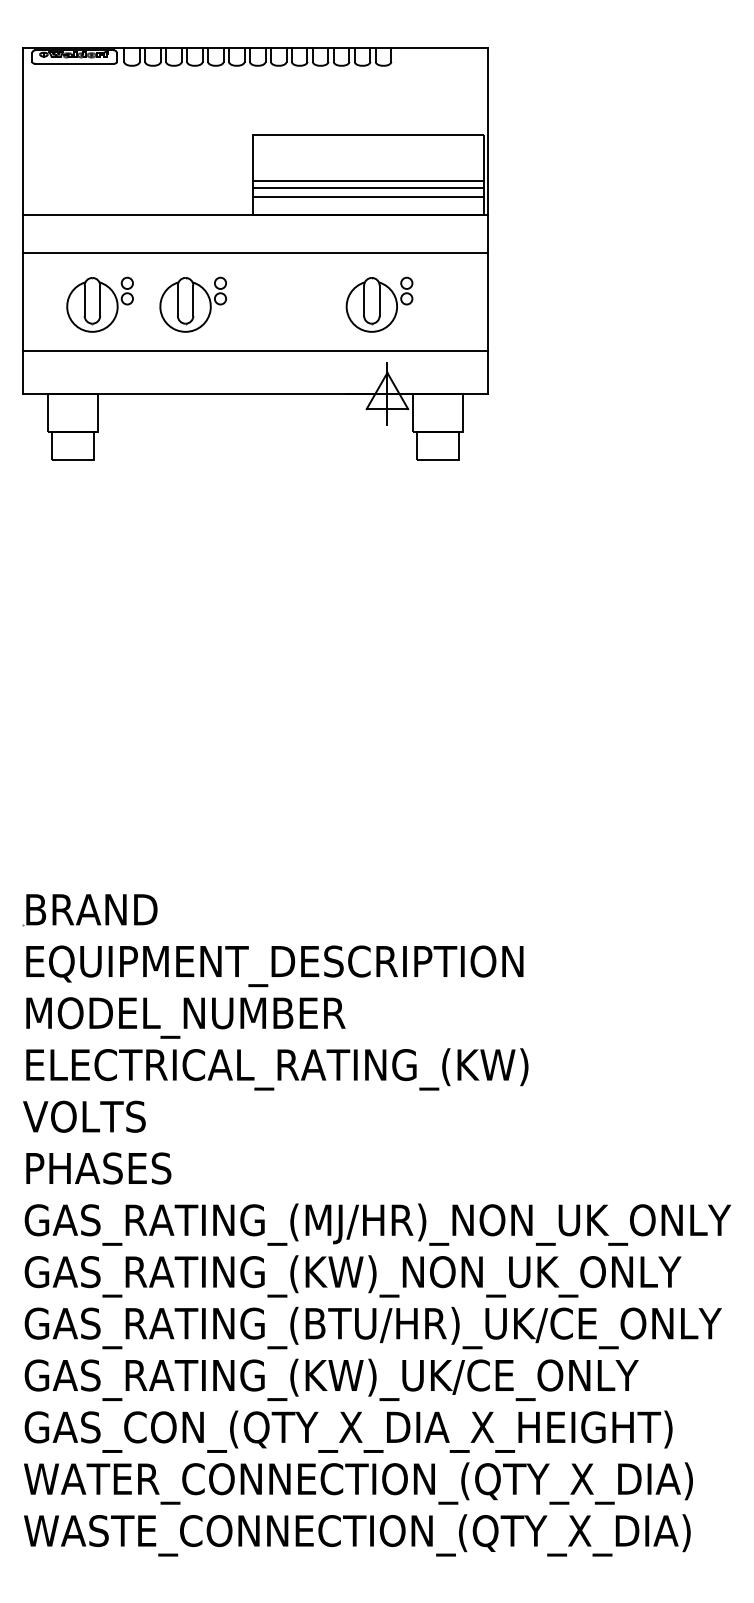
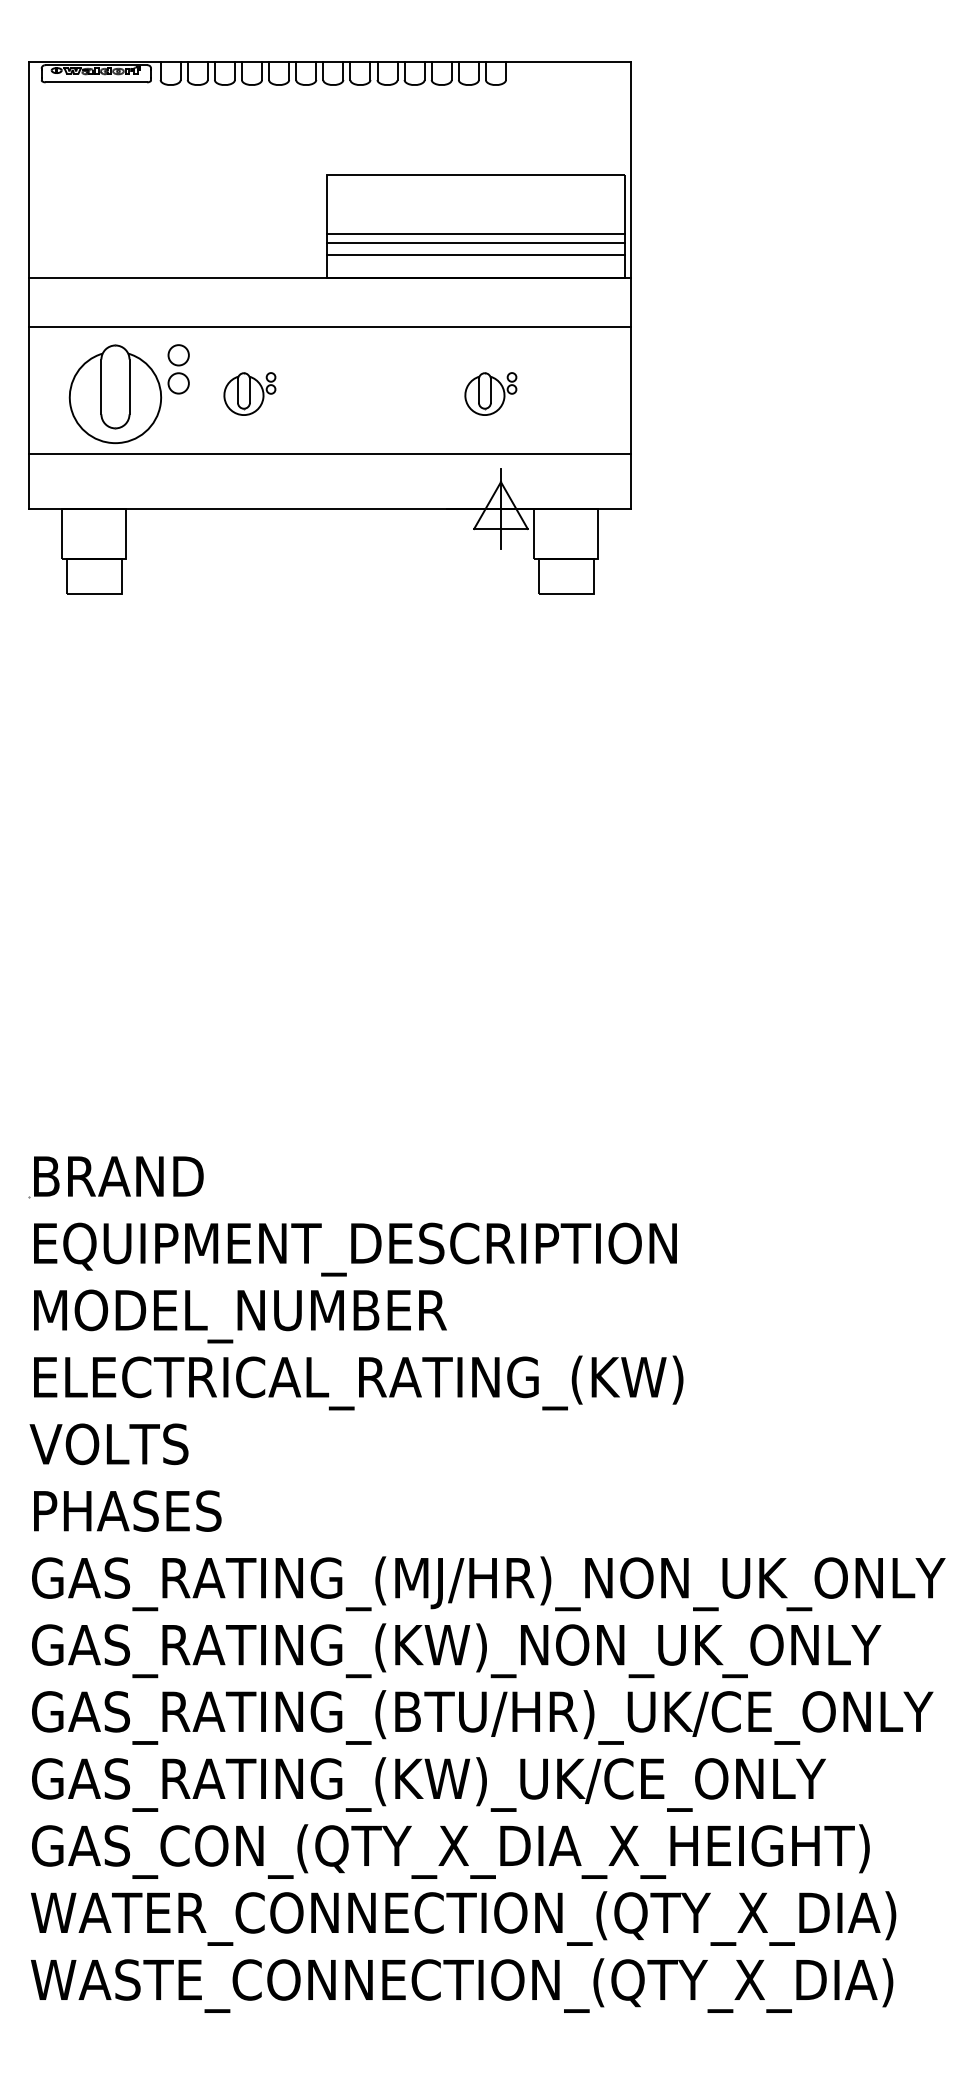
part: (100, 304) -> (129, 393), size x1.4
part: (192, 304) -> (249, 393), size x0.6
part: (379, 304) -> (490, 393), size x0.6

